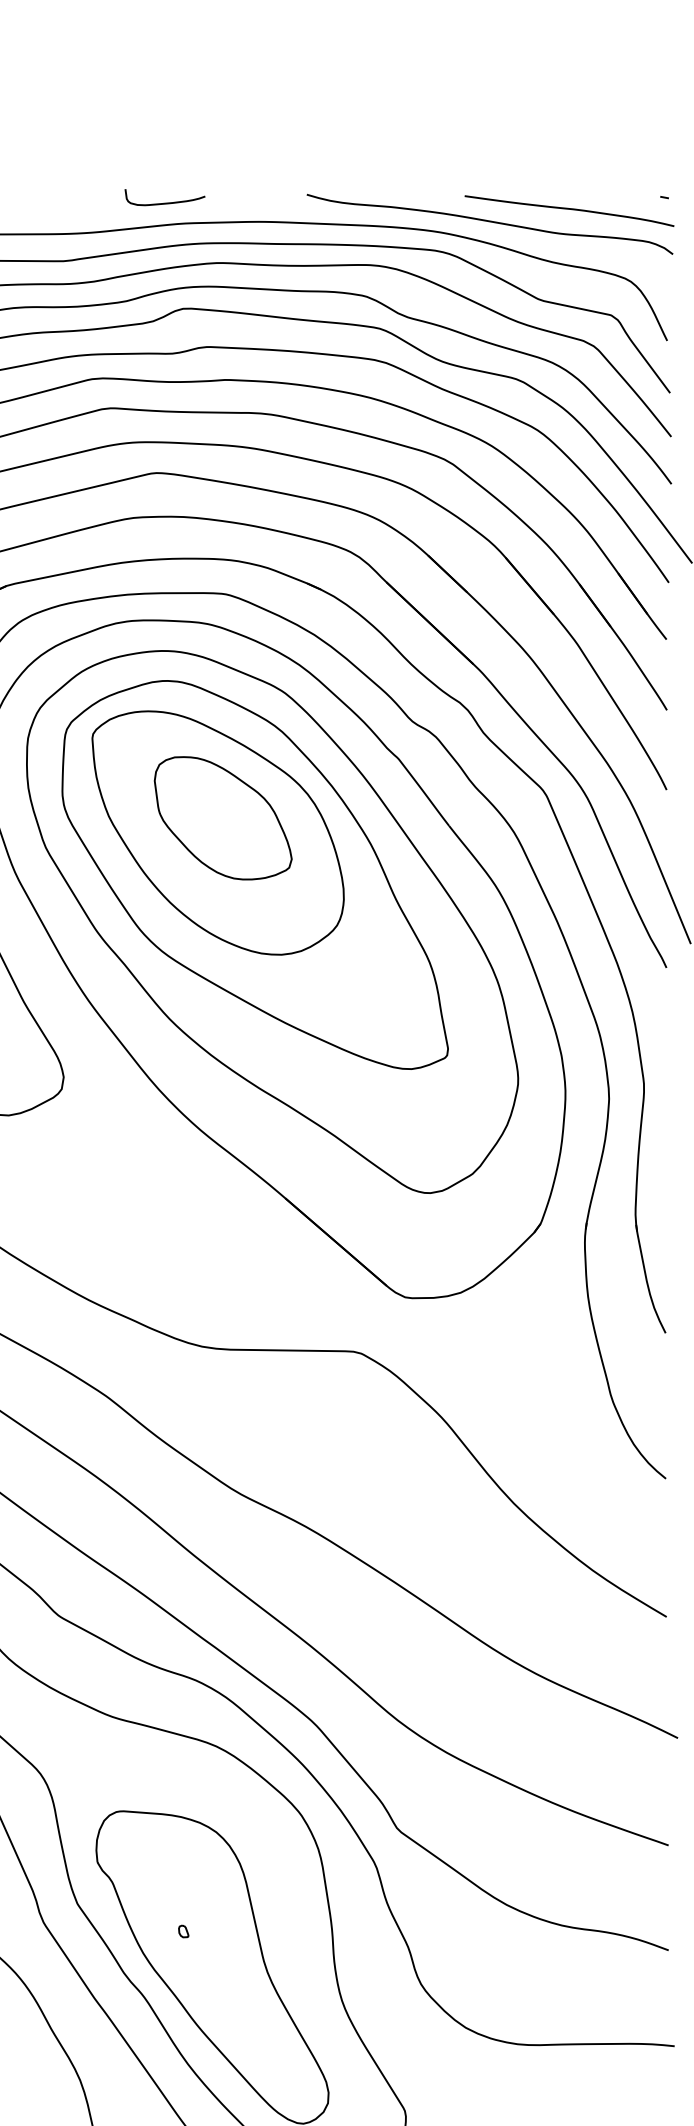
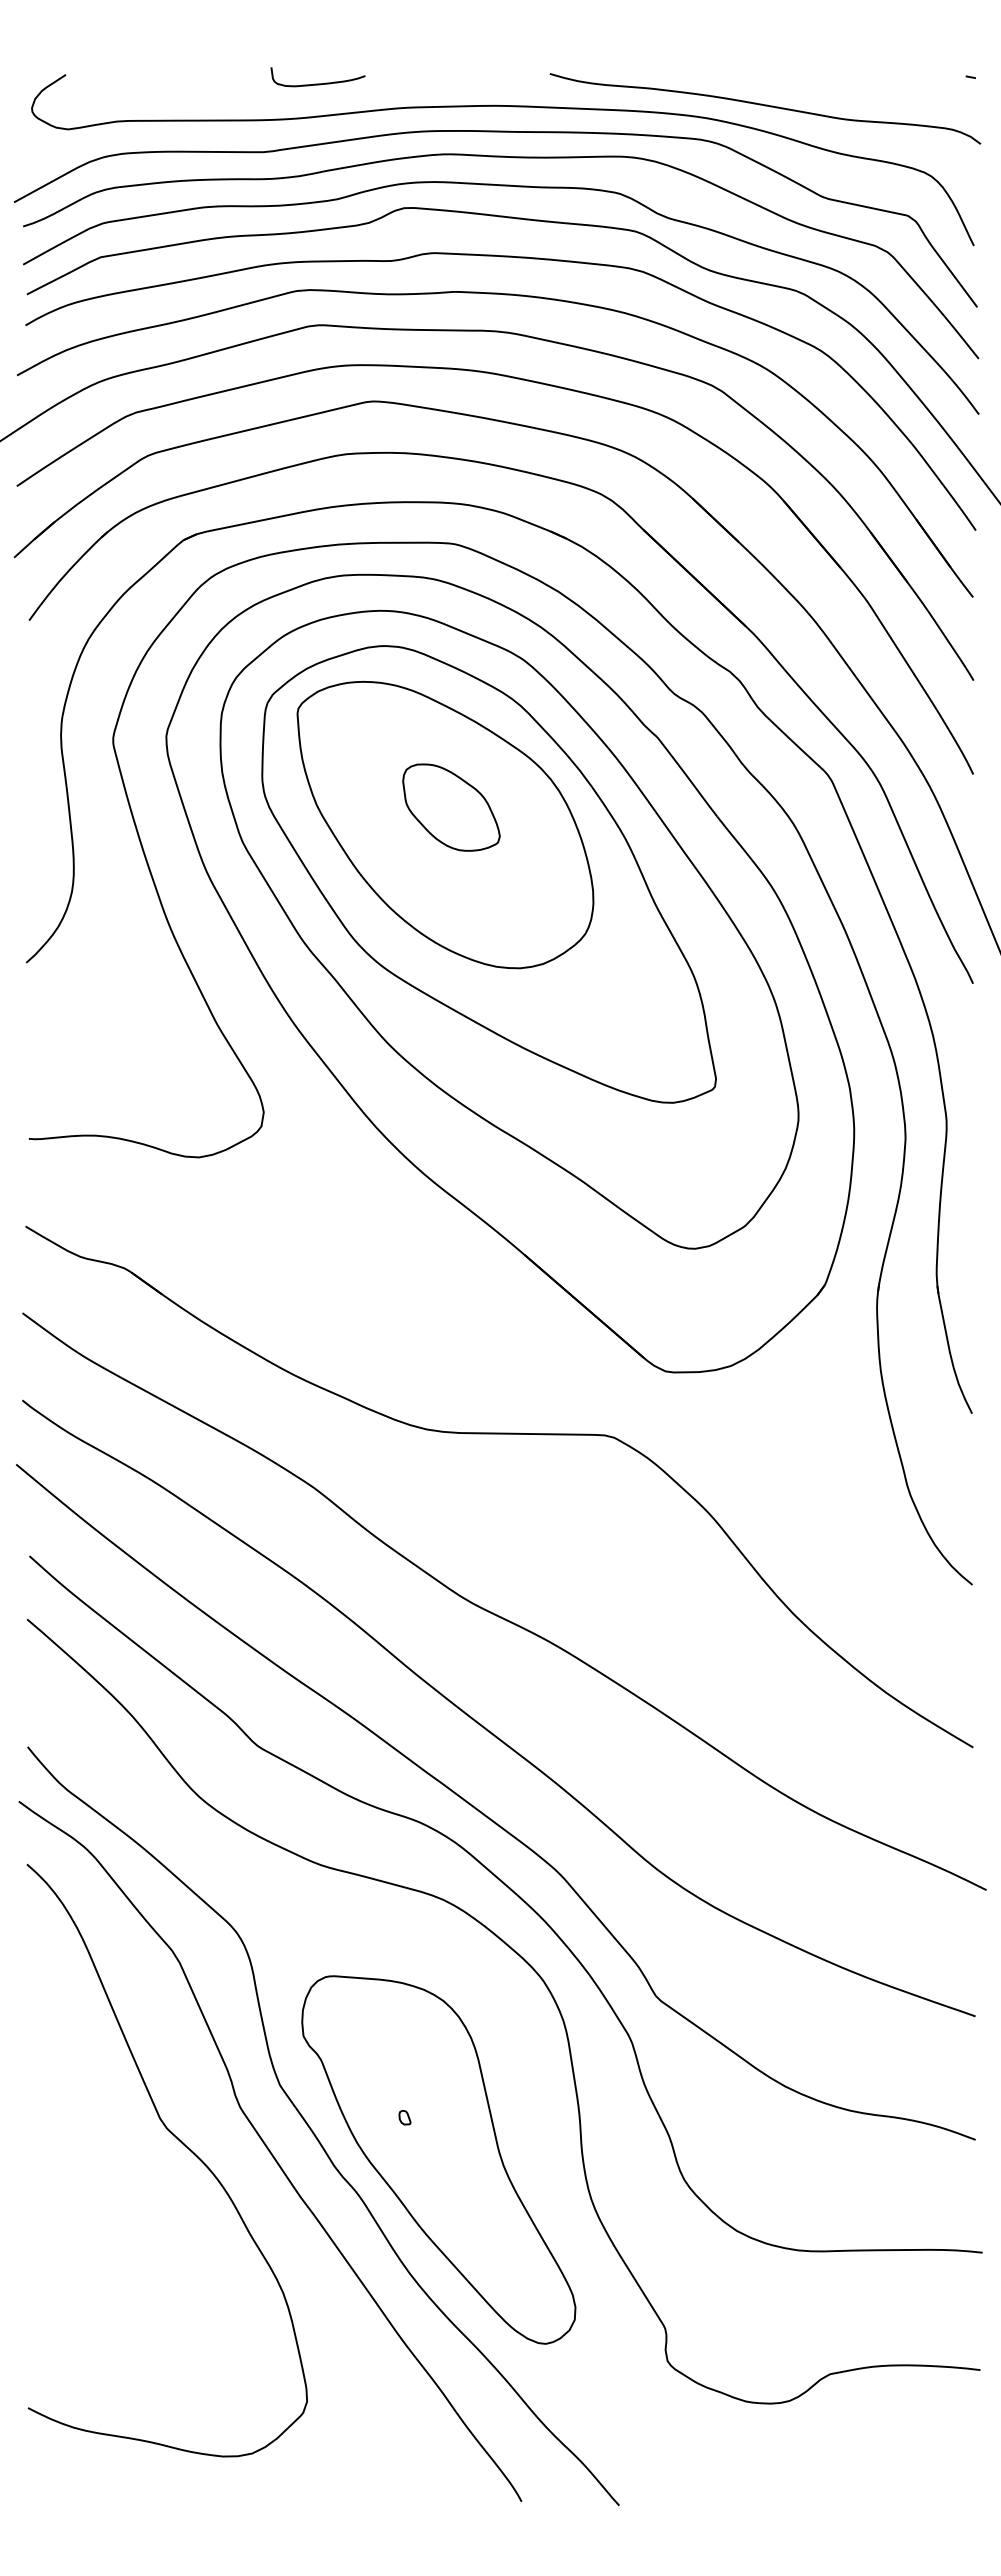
curve: (164, 202) -> (317, 83), moved
curve: (569, 209) -> (858, 91), removed
part: (223, 818) -> (451, 807), size x0.6

